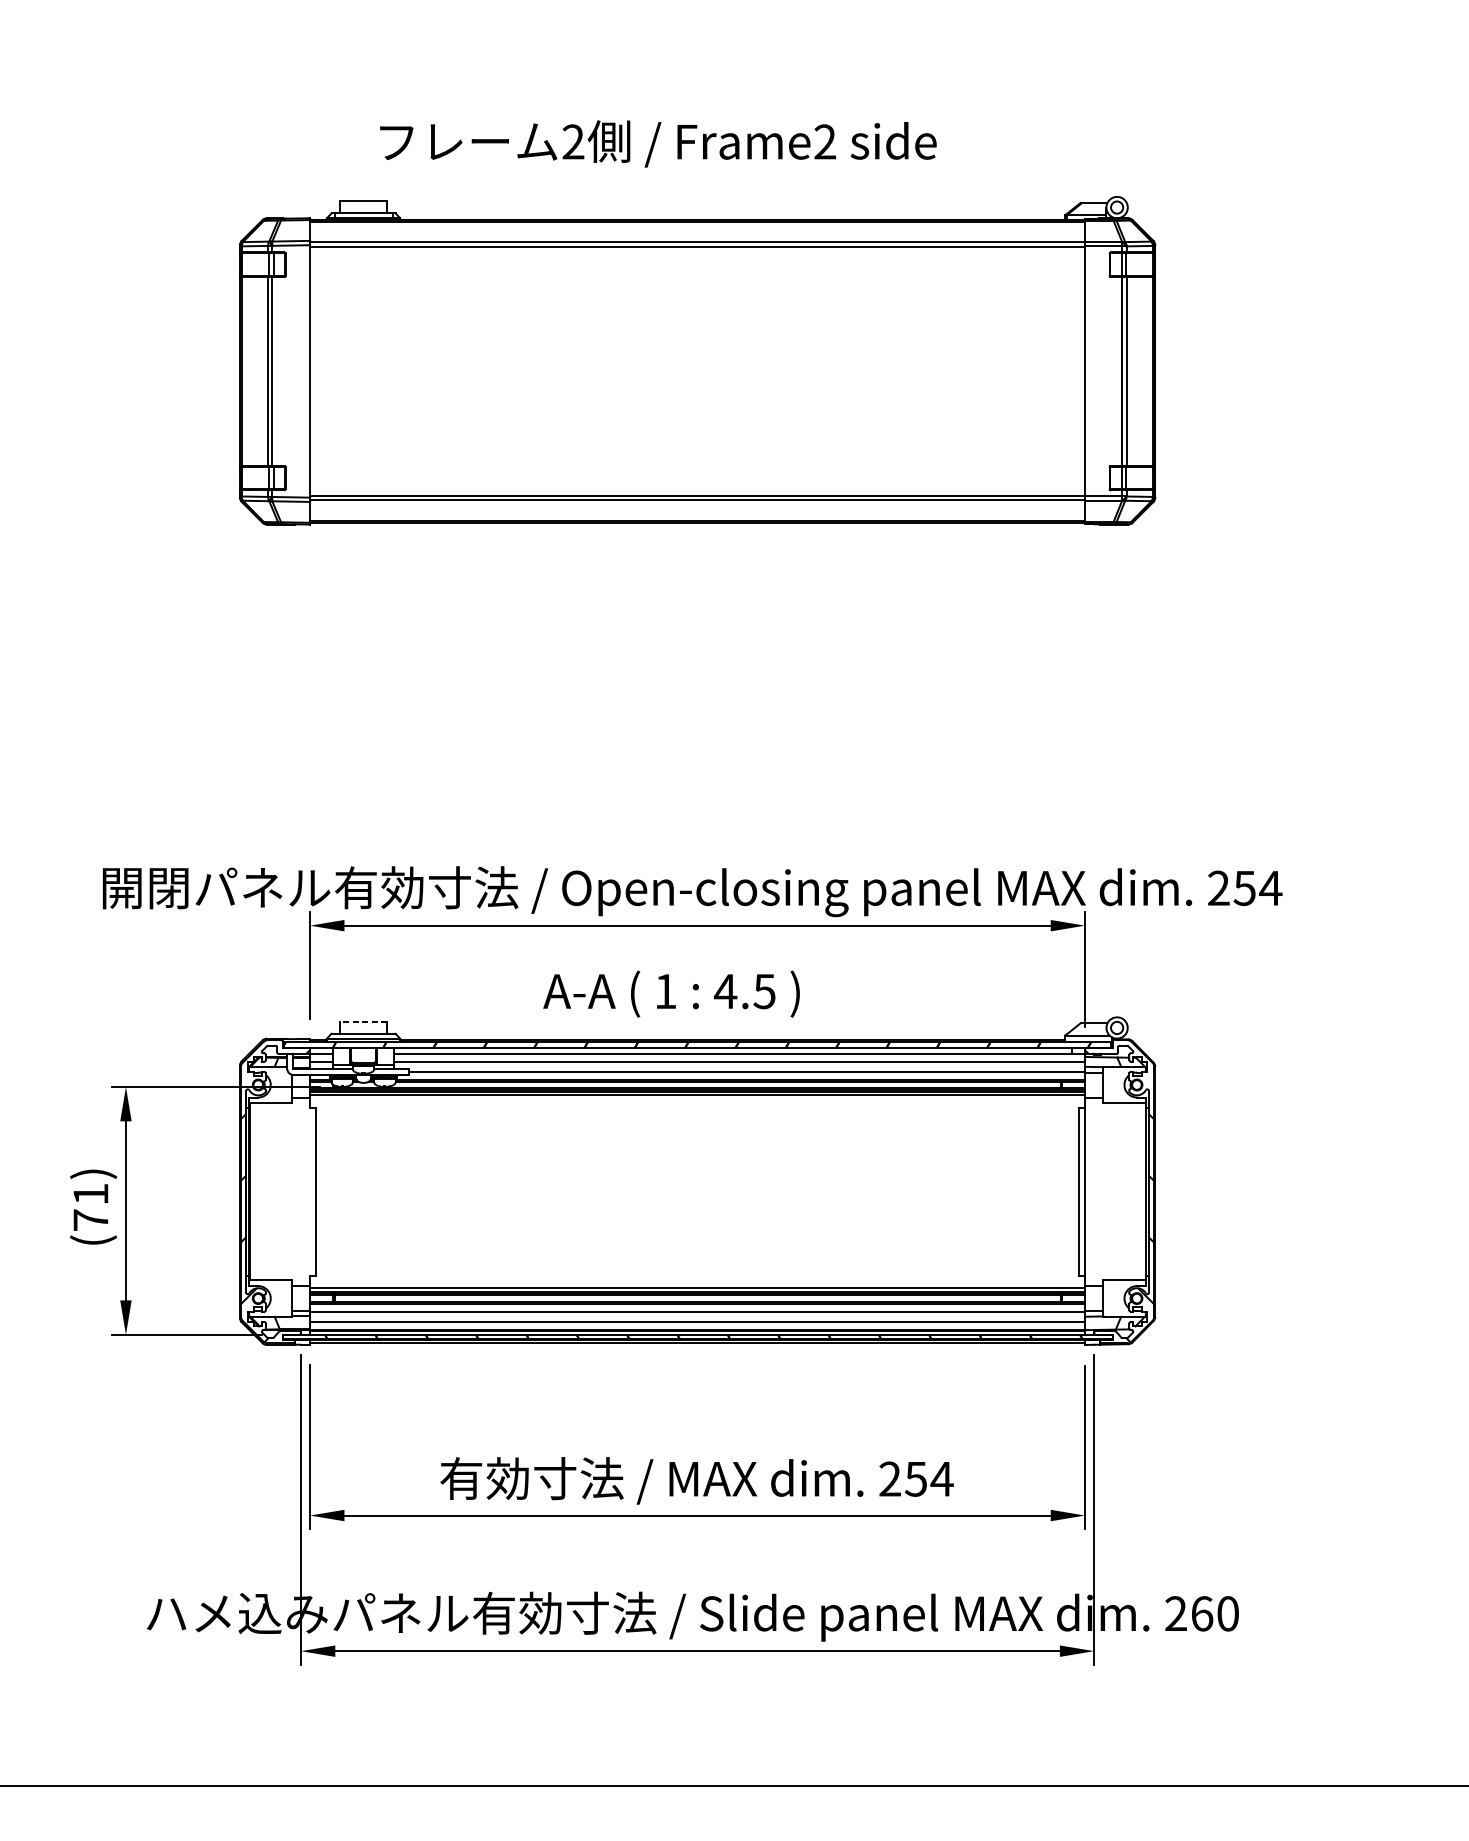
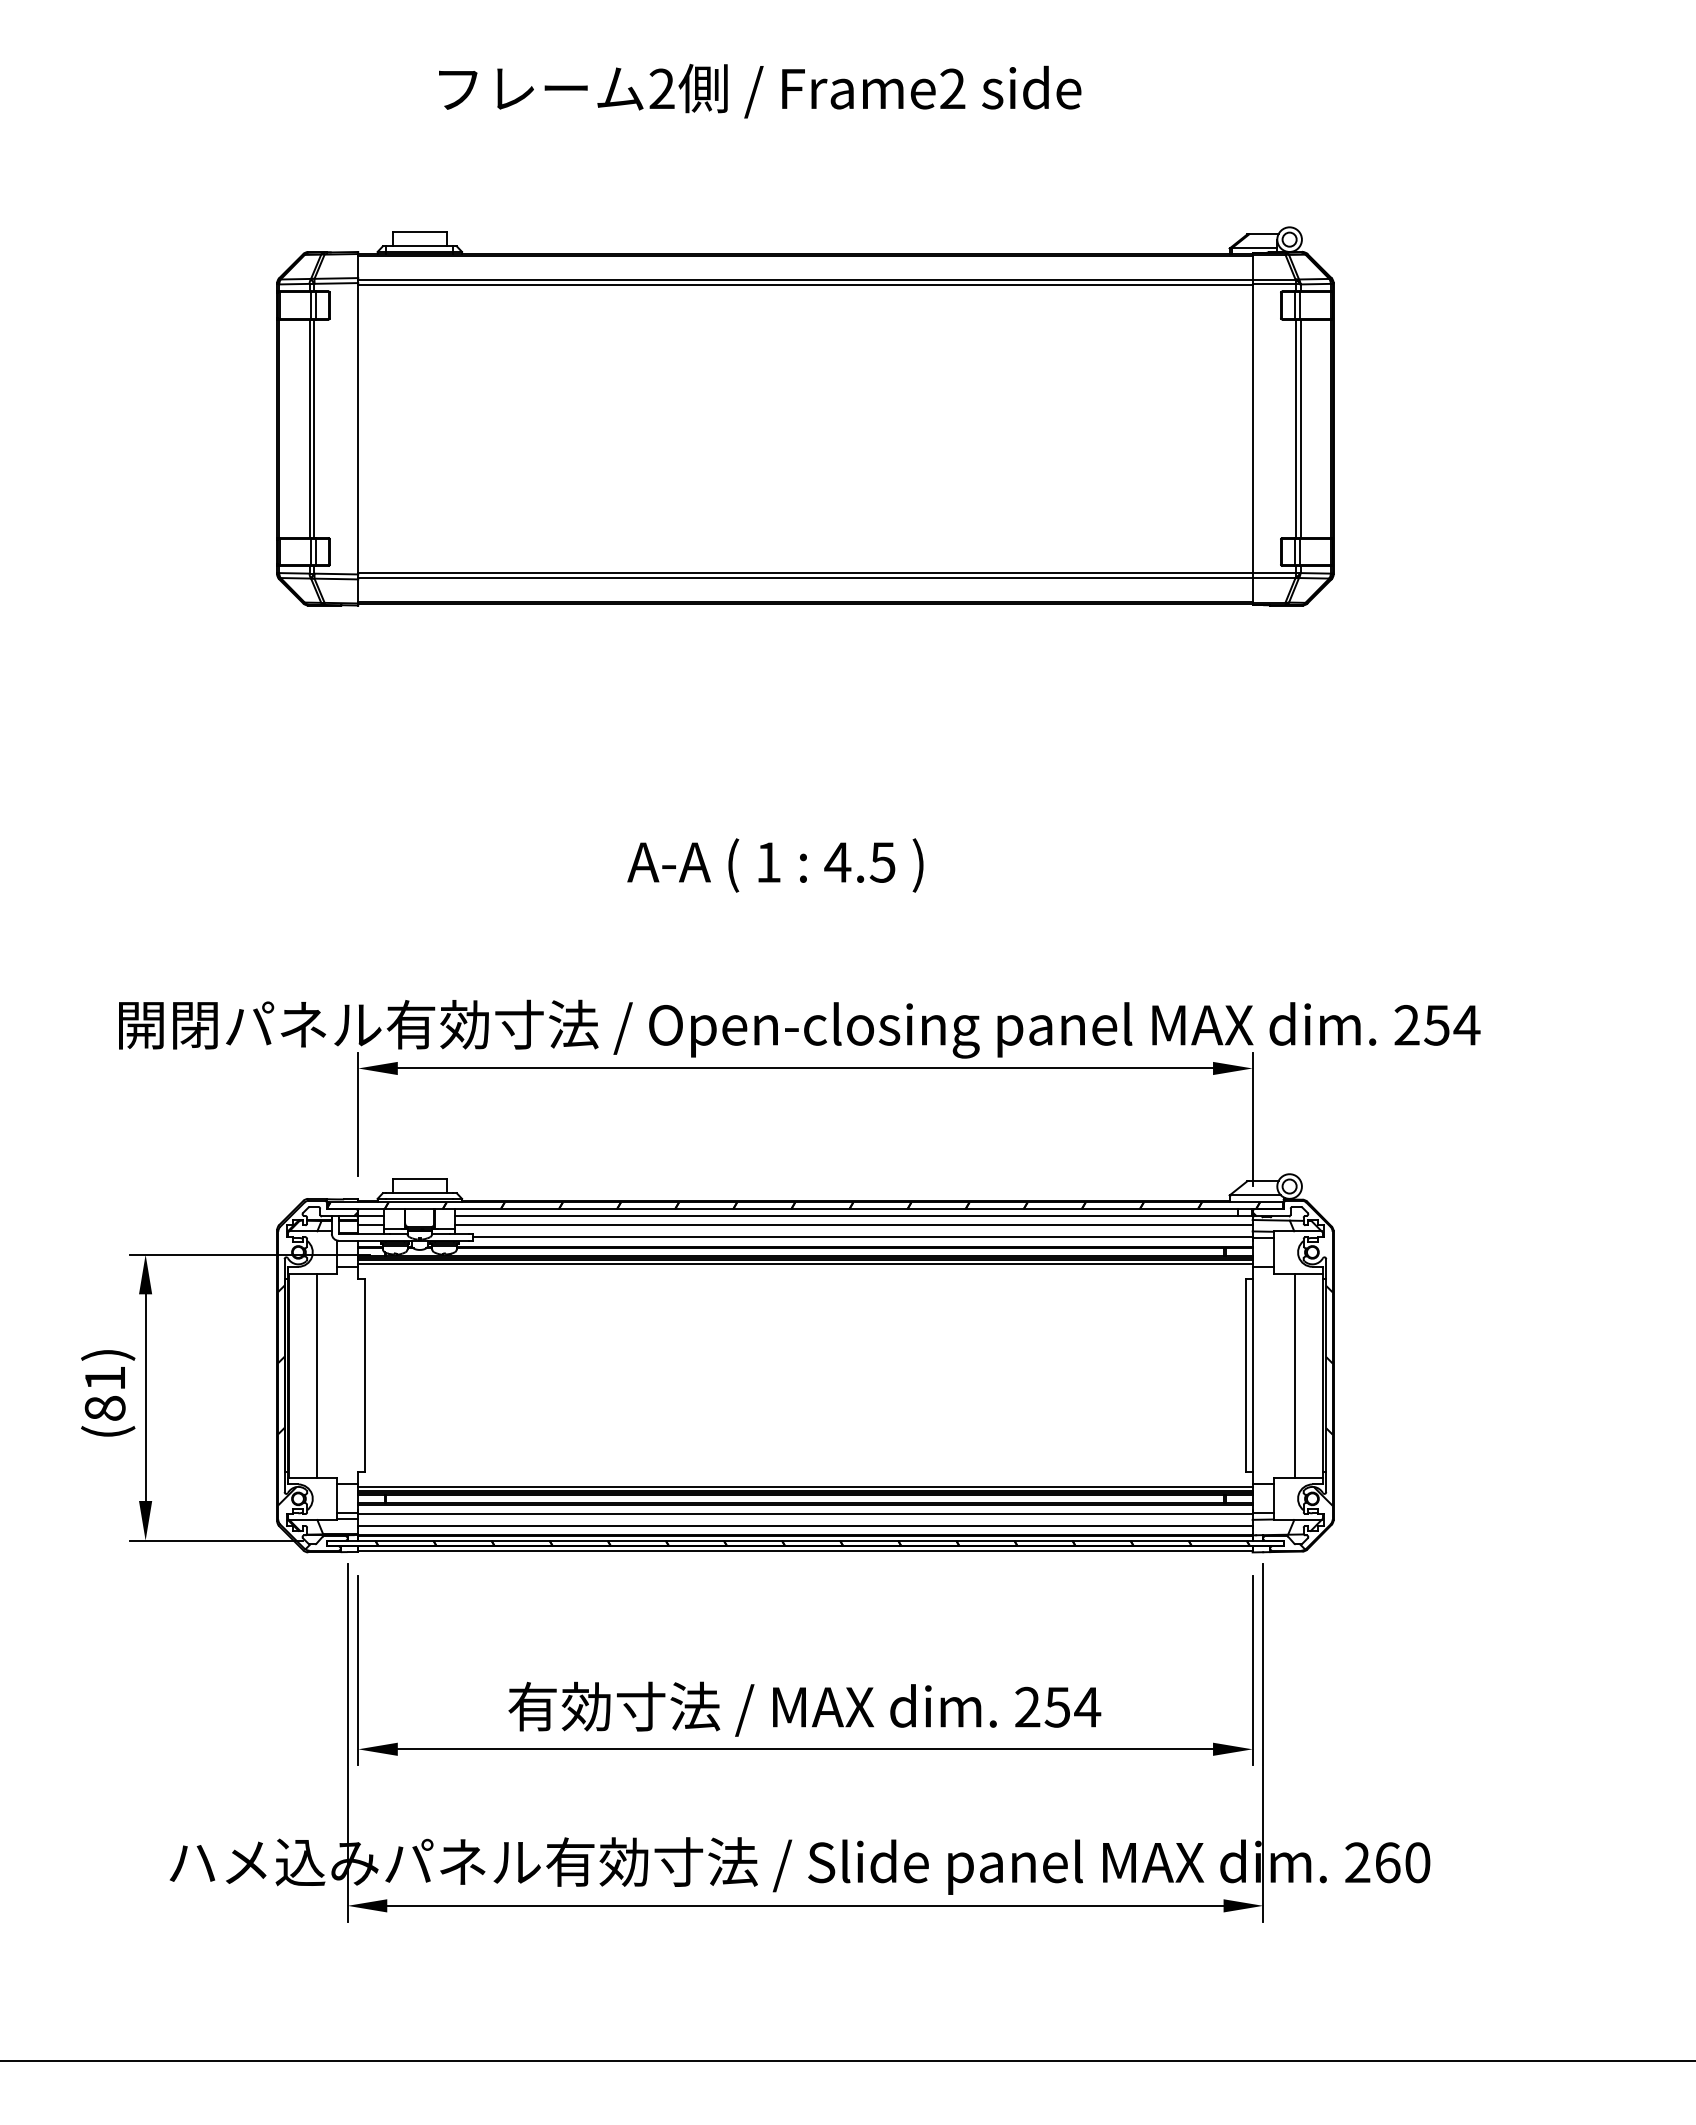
text: (658, 144) -> (760, 91), moved
text: (671, 994) -> (775, 865), moved
line: (363, 1021) -> (419, 1179), dashed -> solid
line: (274, 1191) -> (316, 1375), added
line: (1121, 1191) -> (1294, 1375), added
text: (90, 1219) -> (104, 1407), (71) -> (81)

